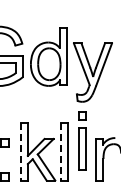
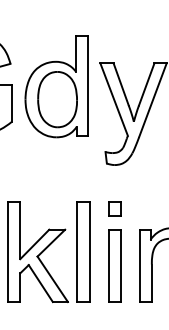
part: (82, 140) -> (115, 251), moved
line: (20, 151) -> (7, 251), dashed -> solid
line: (60, 151) -> (77, 251), dashed -> solid

